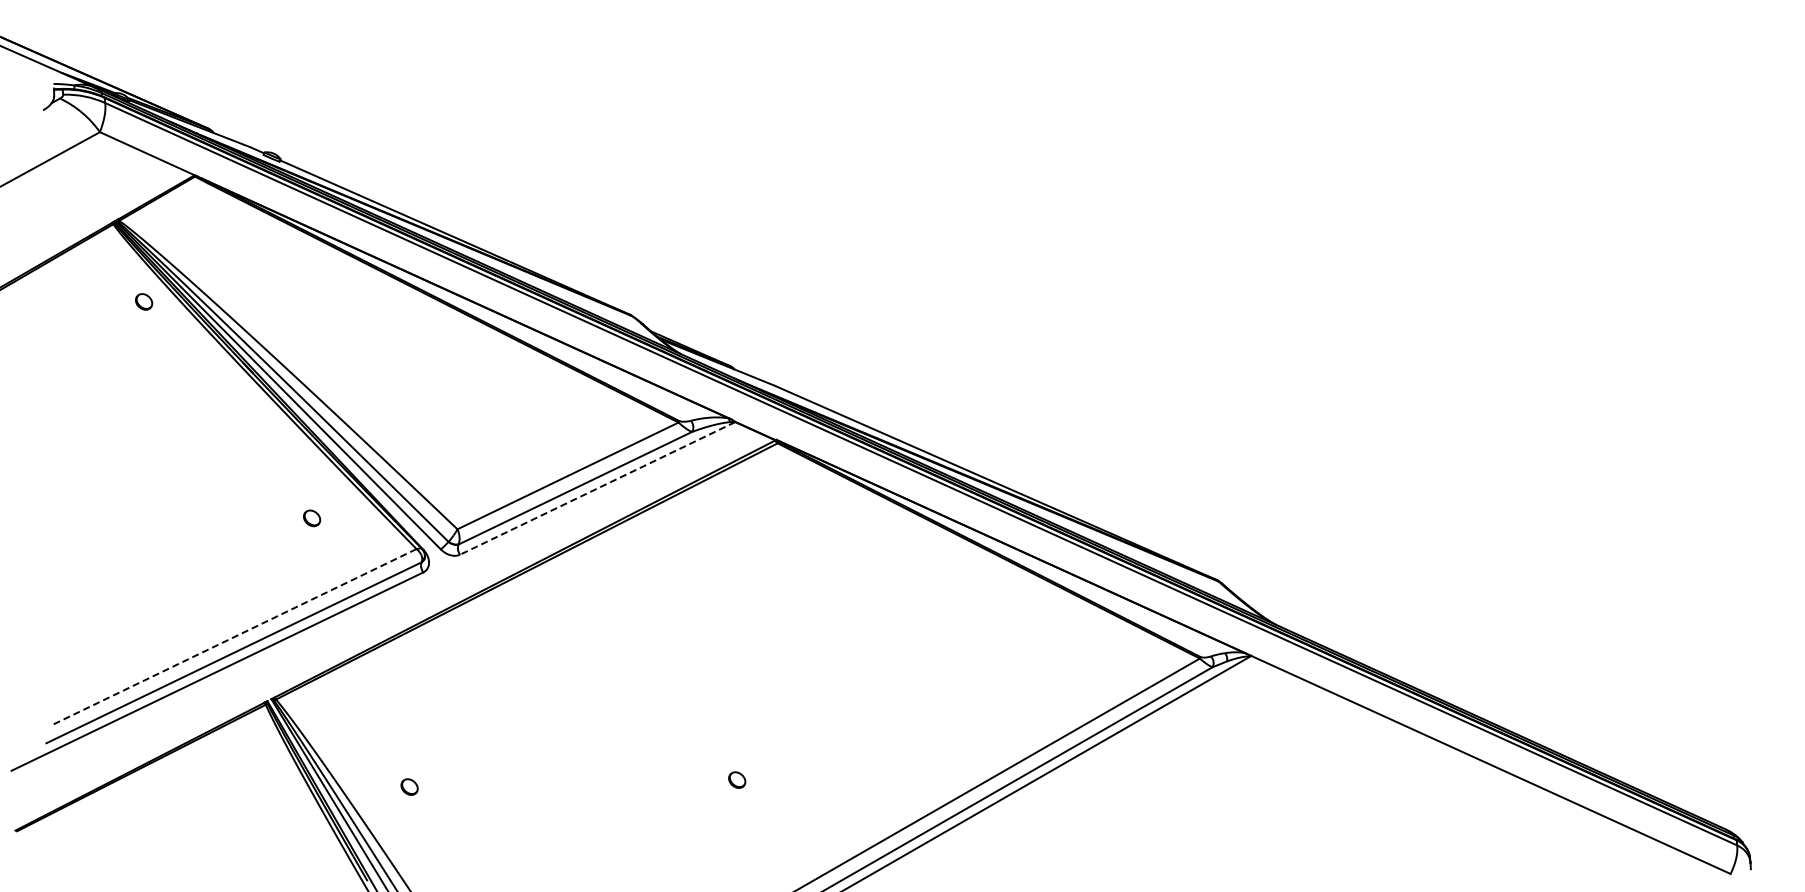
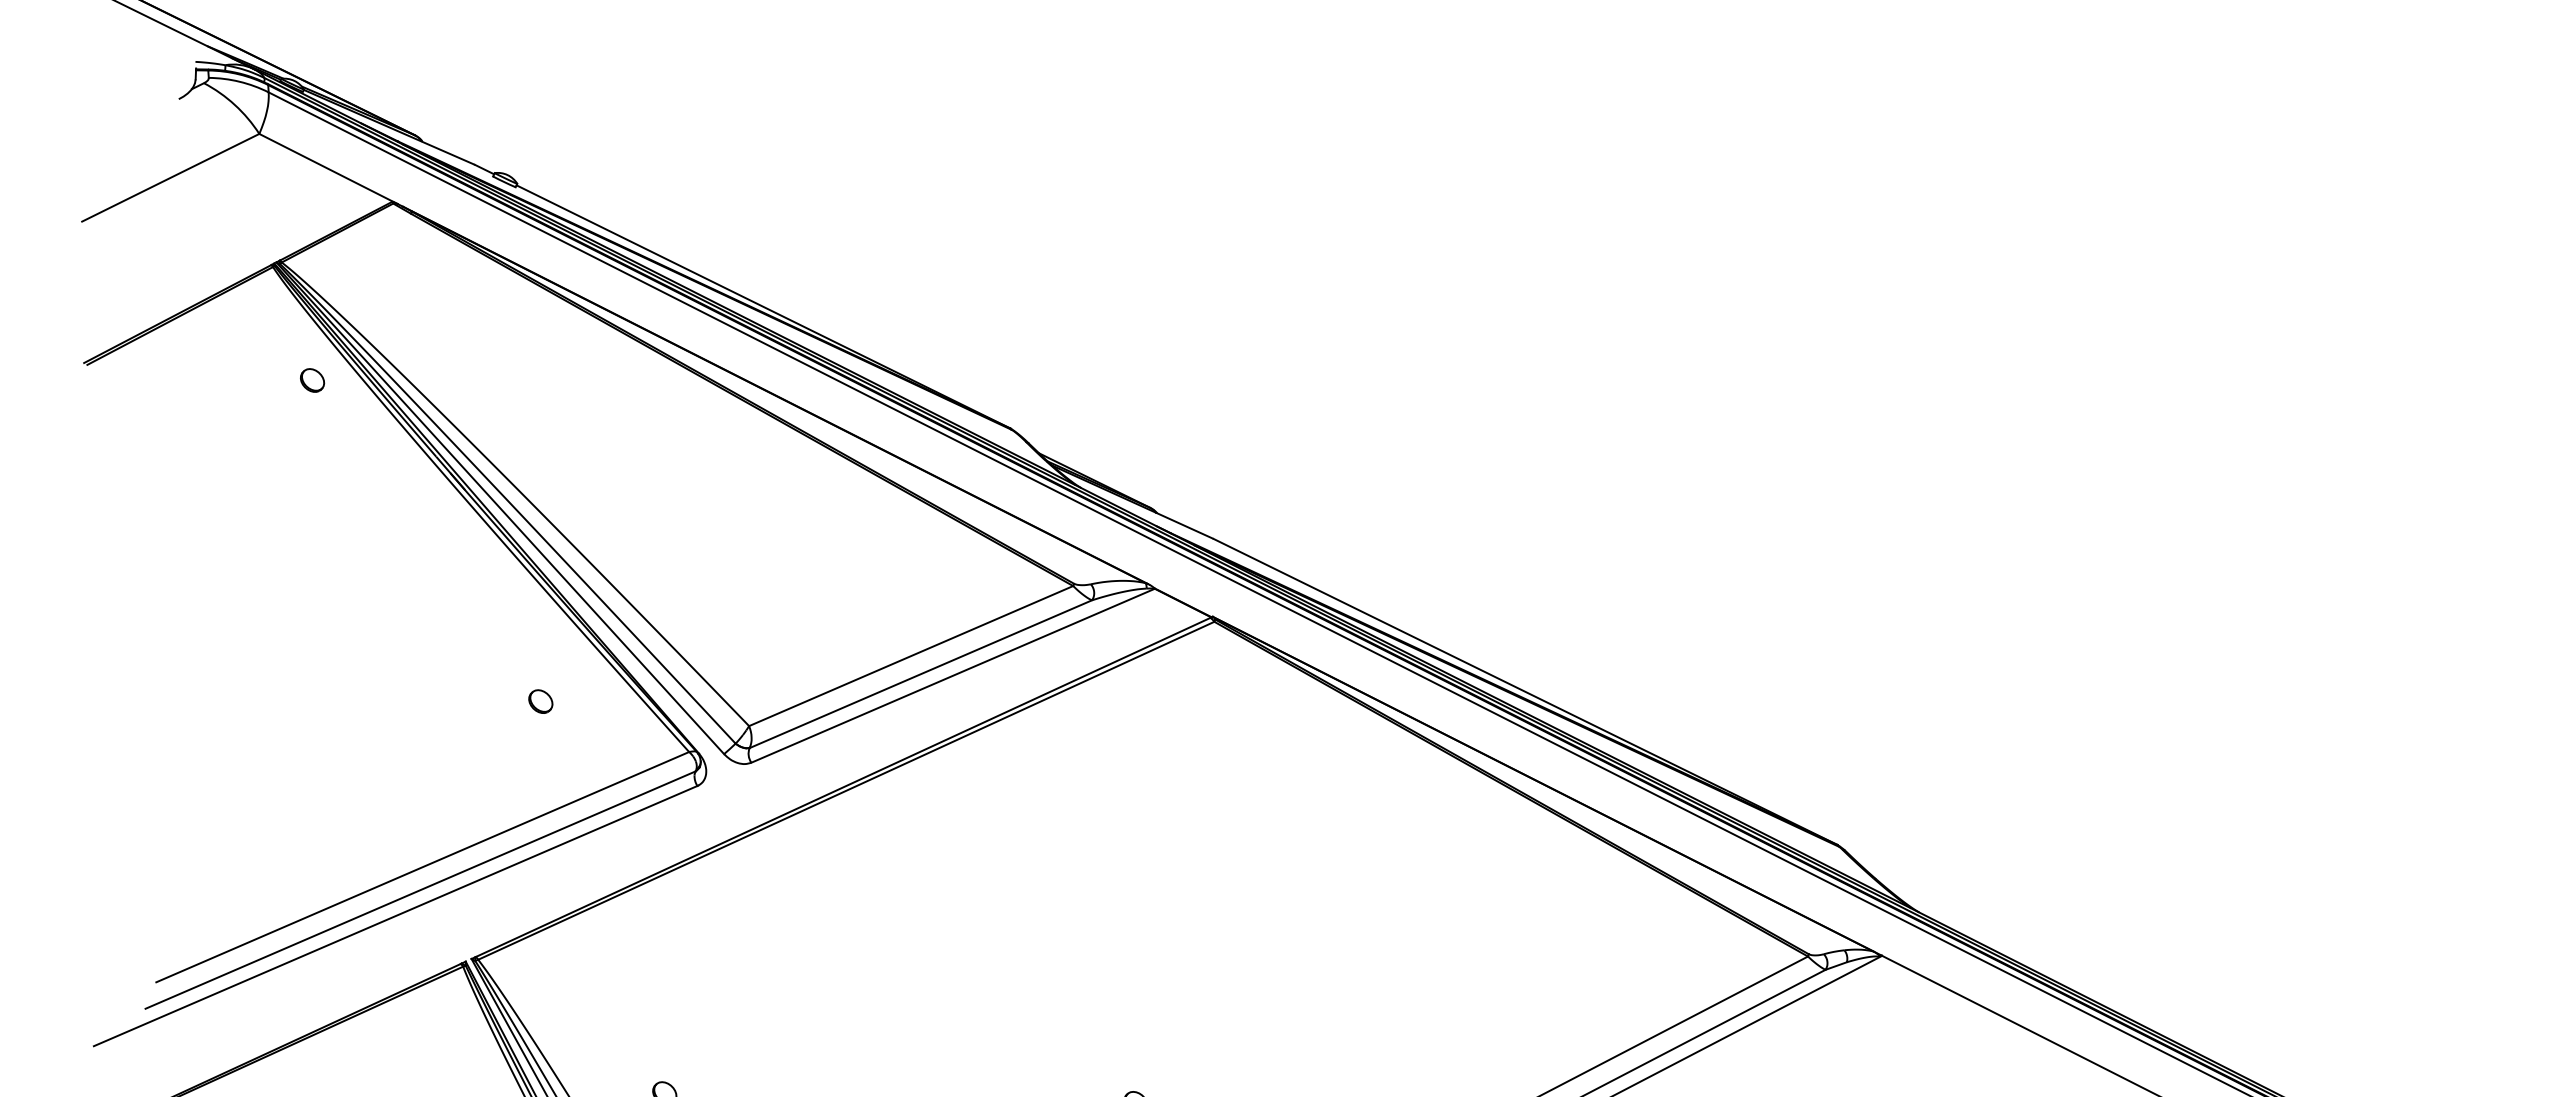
line: (597, 488) -> (952, 675), dashed -> solid
line: (234, 636) -> (422, 866), dashed -> solid

